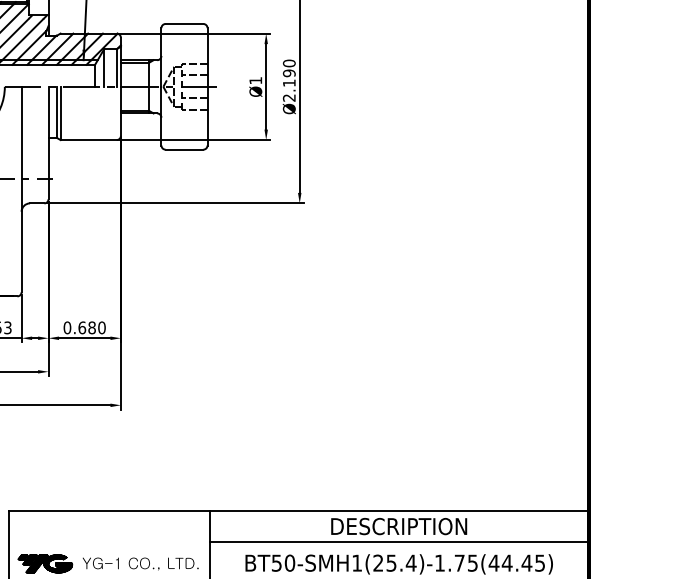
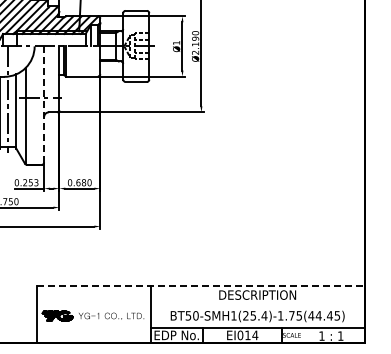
line: (22, 187) -> (44, 103), solid -> dashed
line: (298, 511) -> (200, 286), solid -> dashed
line: (398, 543) -> (257, 304), removed

